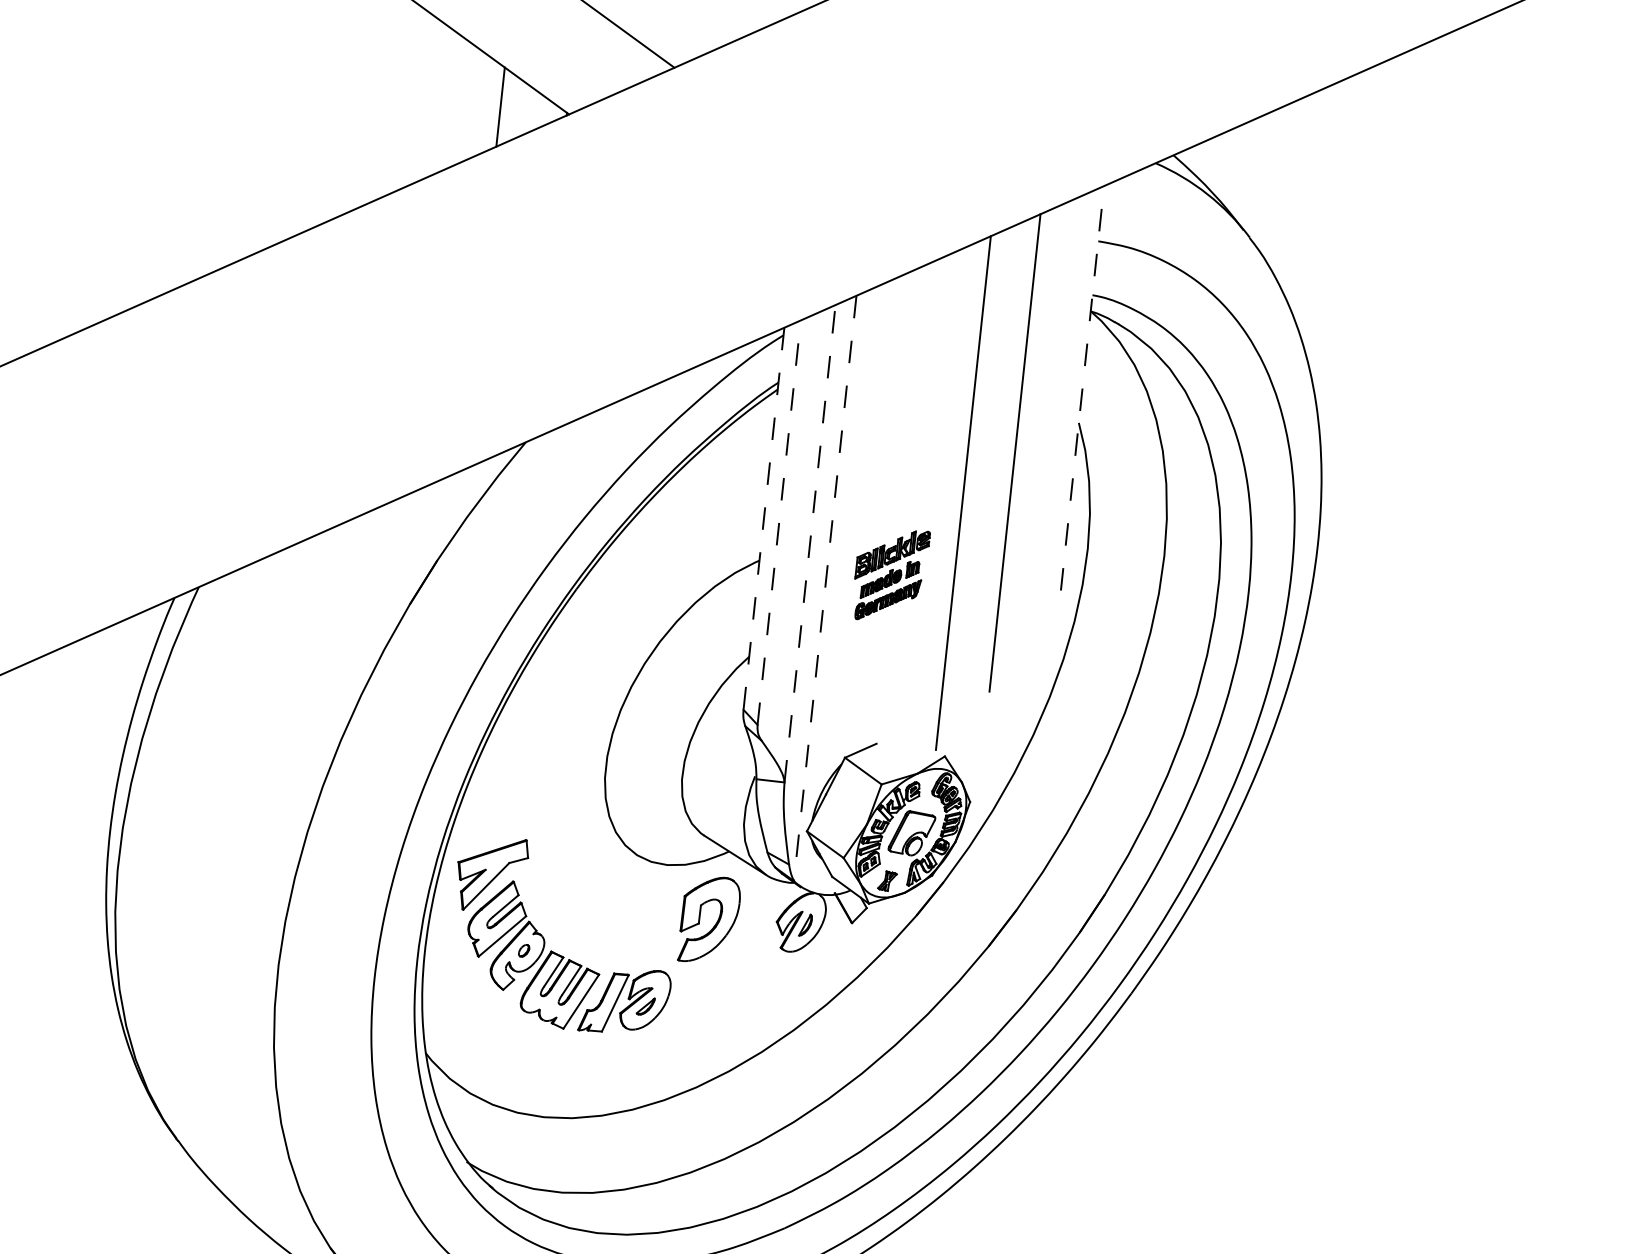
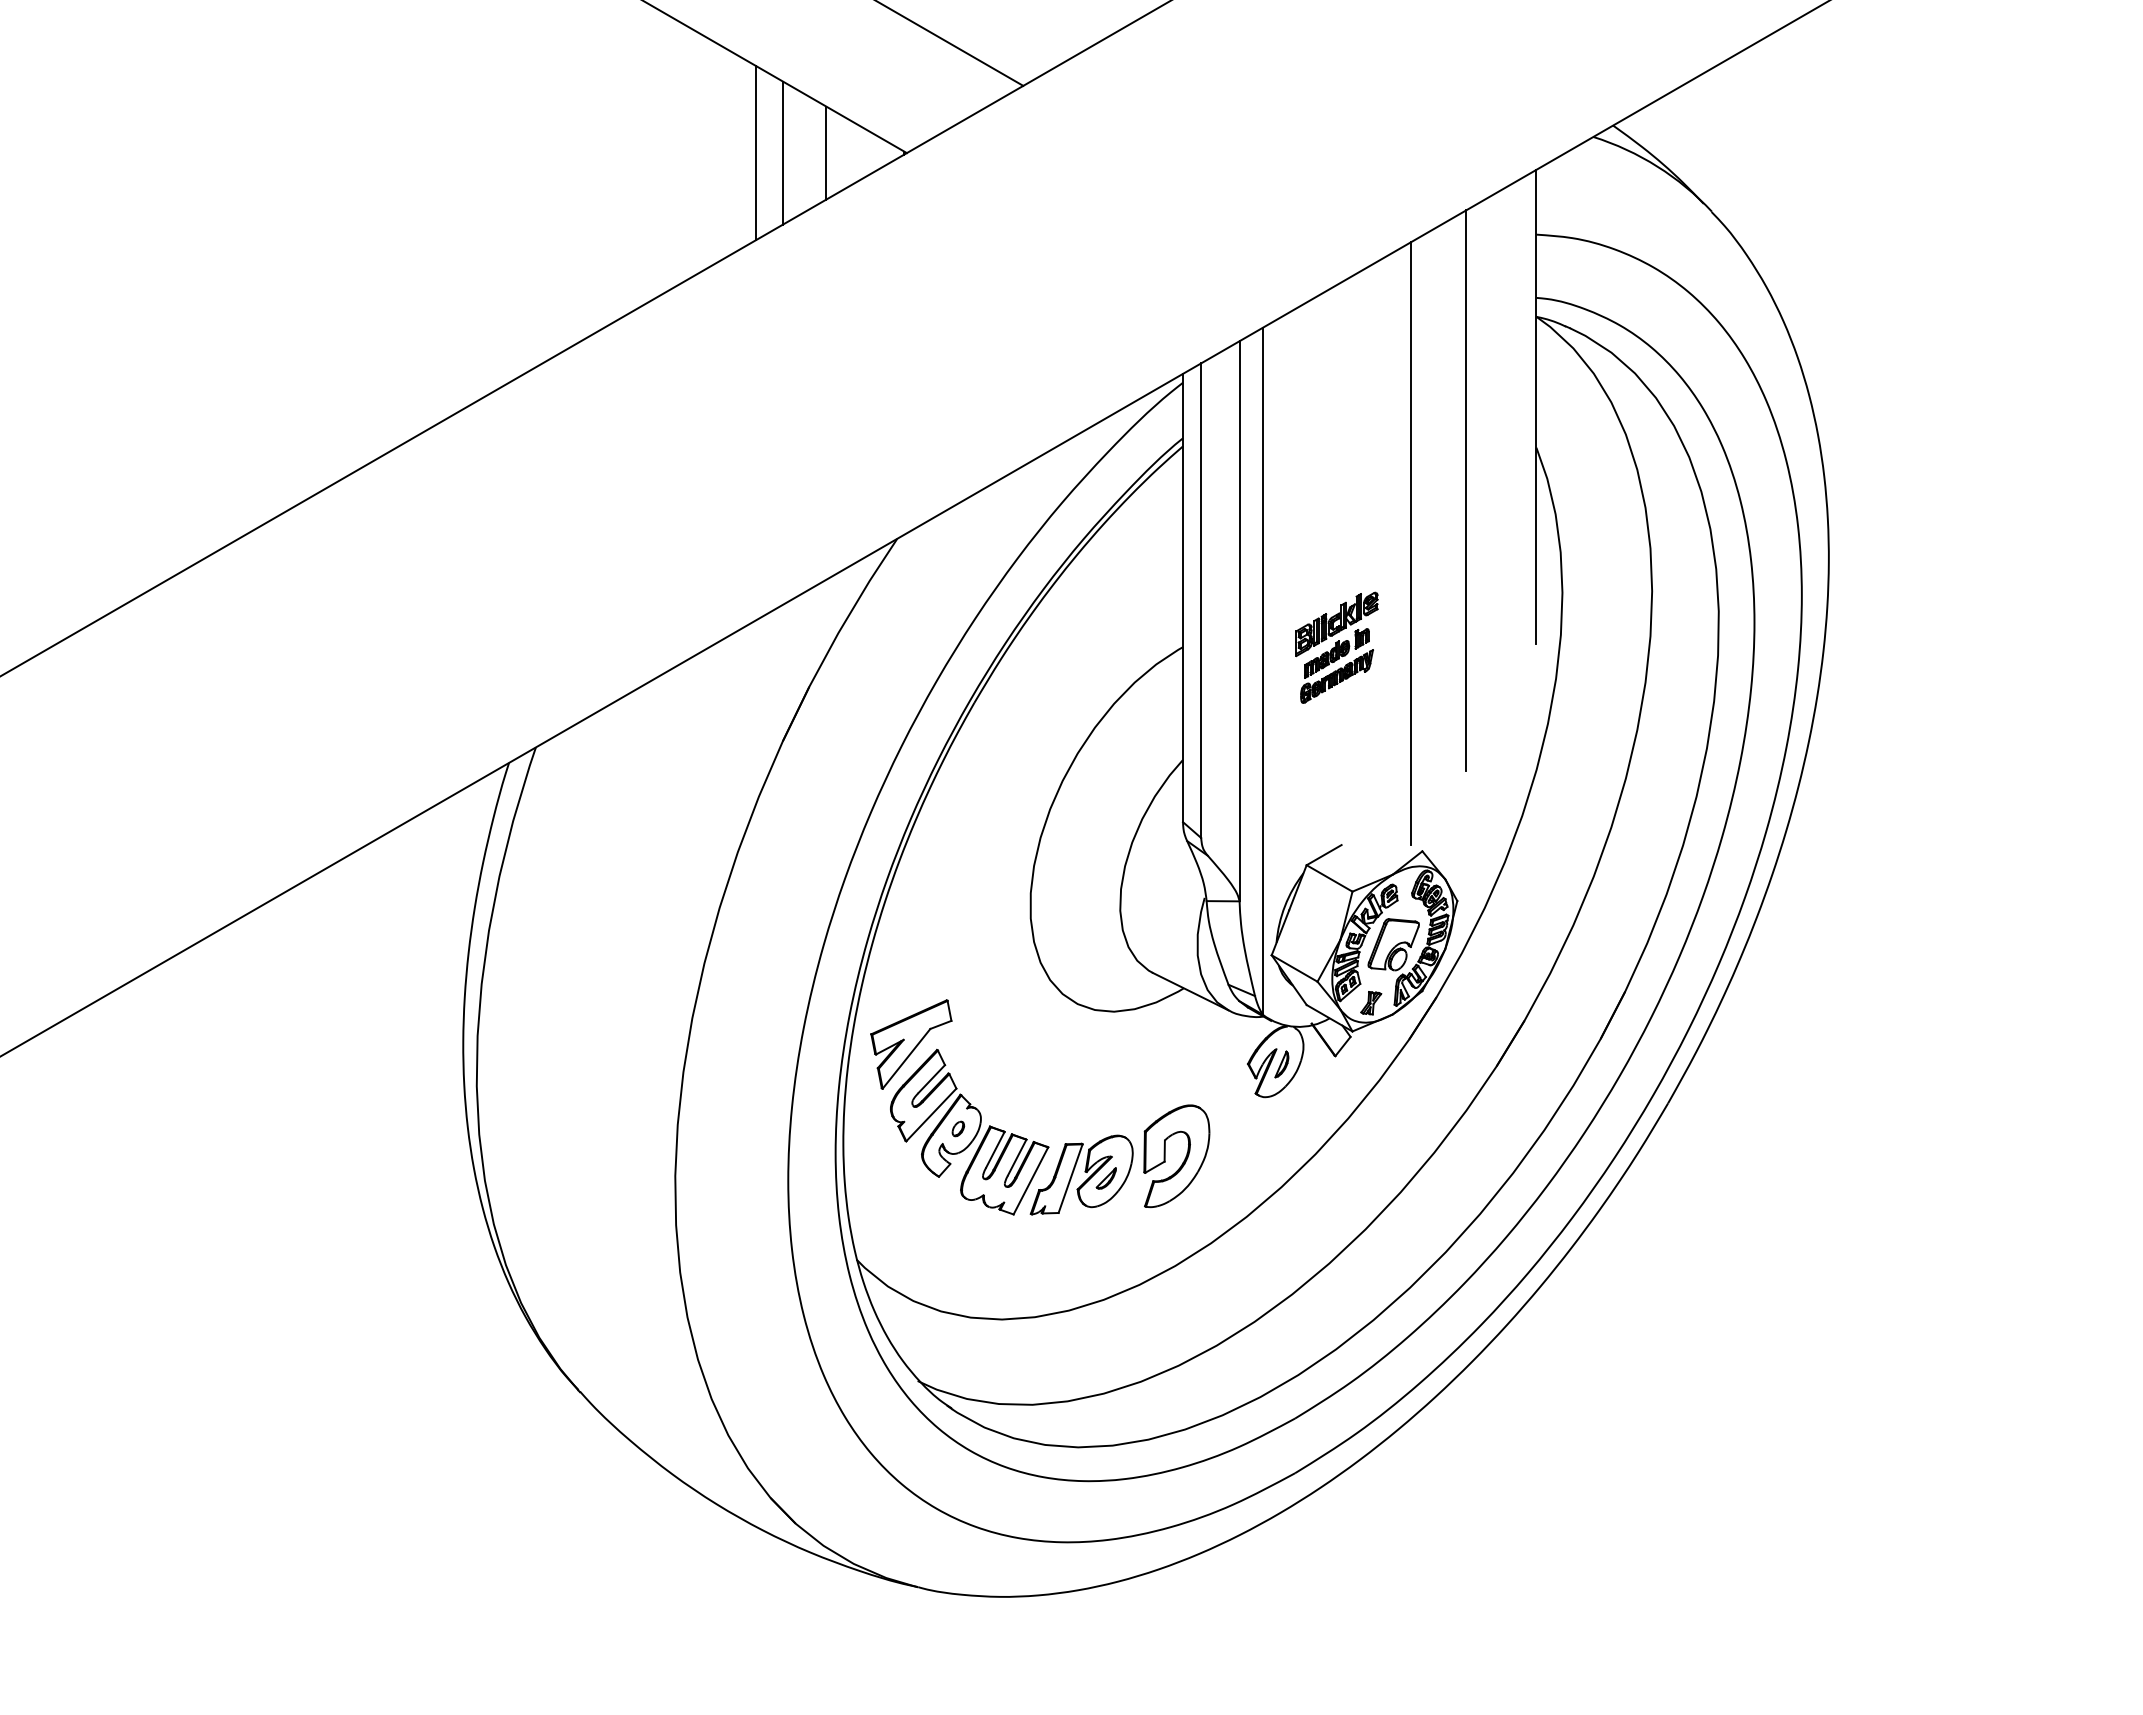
line: (440, 100) -> (755, 152), added
line: (464, 102) -> (783, 152), added
line: (1082, 387) -> (1536, 406), dashed -> solid
line: (764, 519) -> (1183, 598), dashed -> solid
line: (779, 522) -> (1201, 600), dashed -> solid
line: (810, 543) -> (1239, 620), dashed -> solid
line: (825, 588) -> (1262, 671), dashed -> solid
part: (715, 924) -> (1183, 1160), moved

